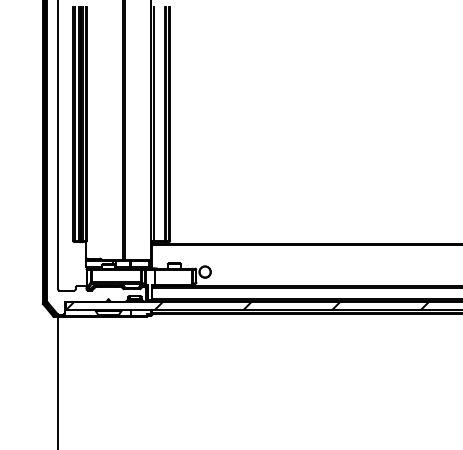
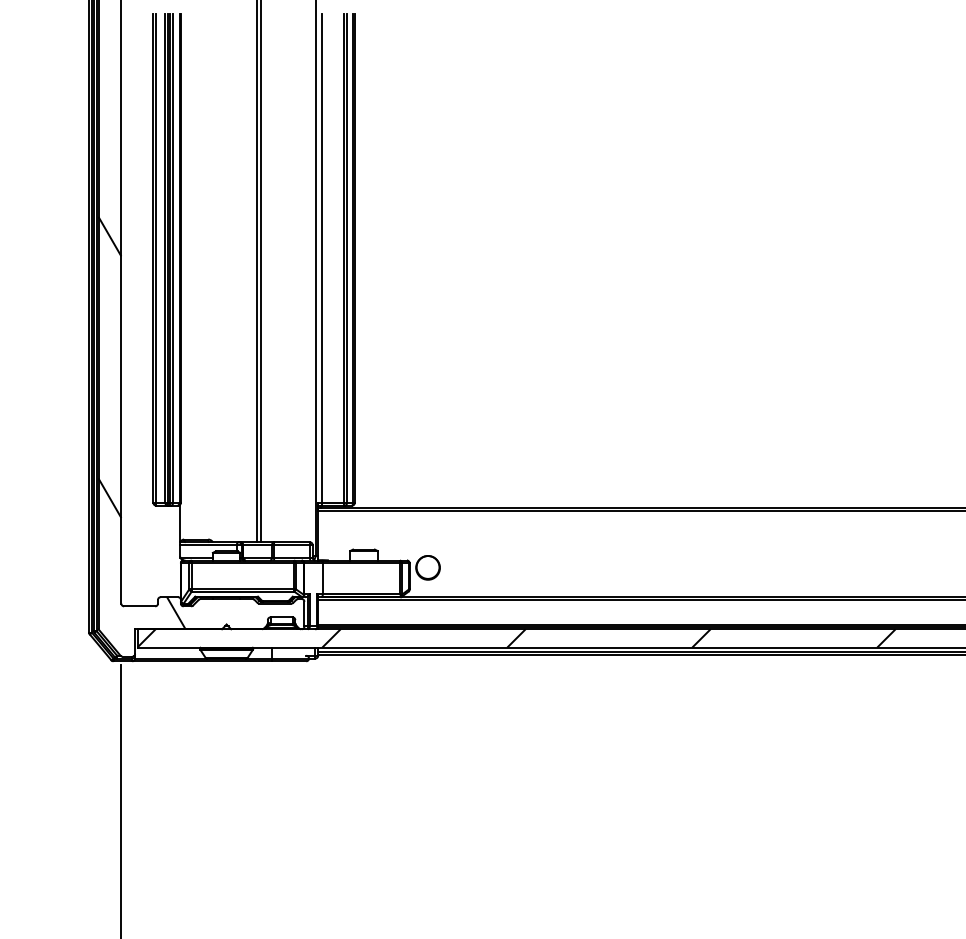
hatch: (67, 202) -> (140, 422), added

